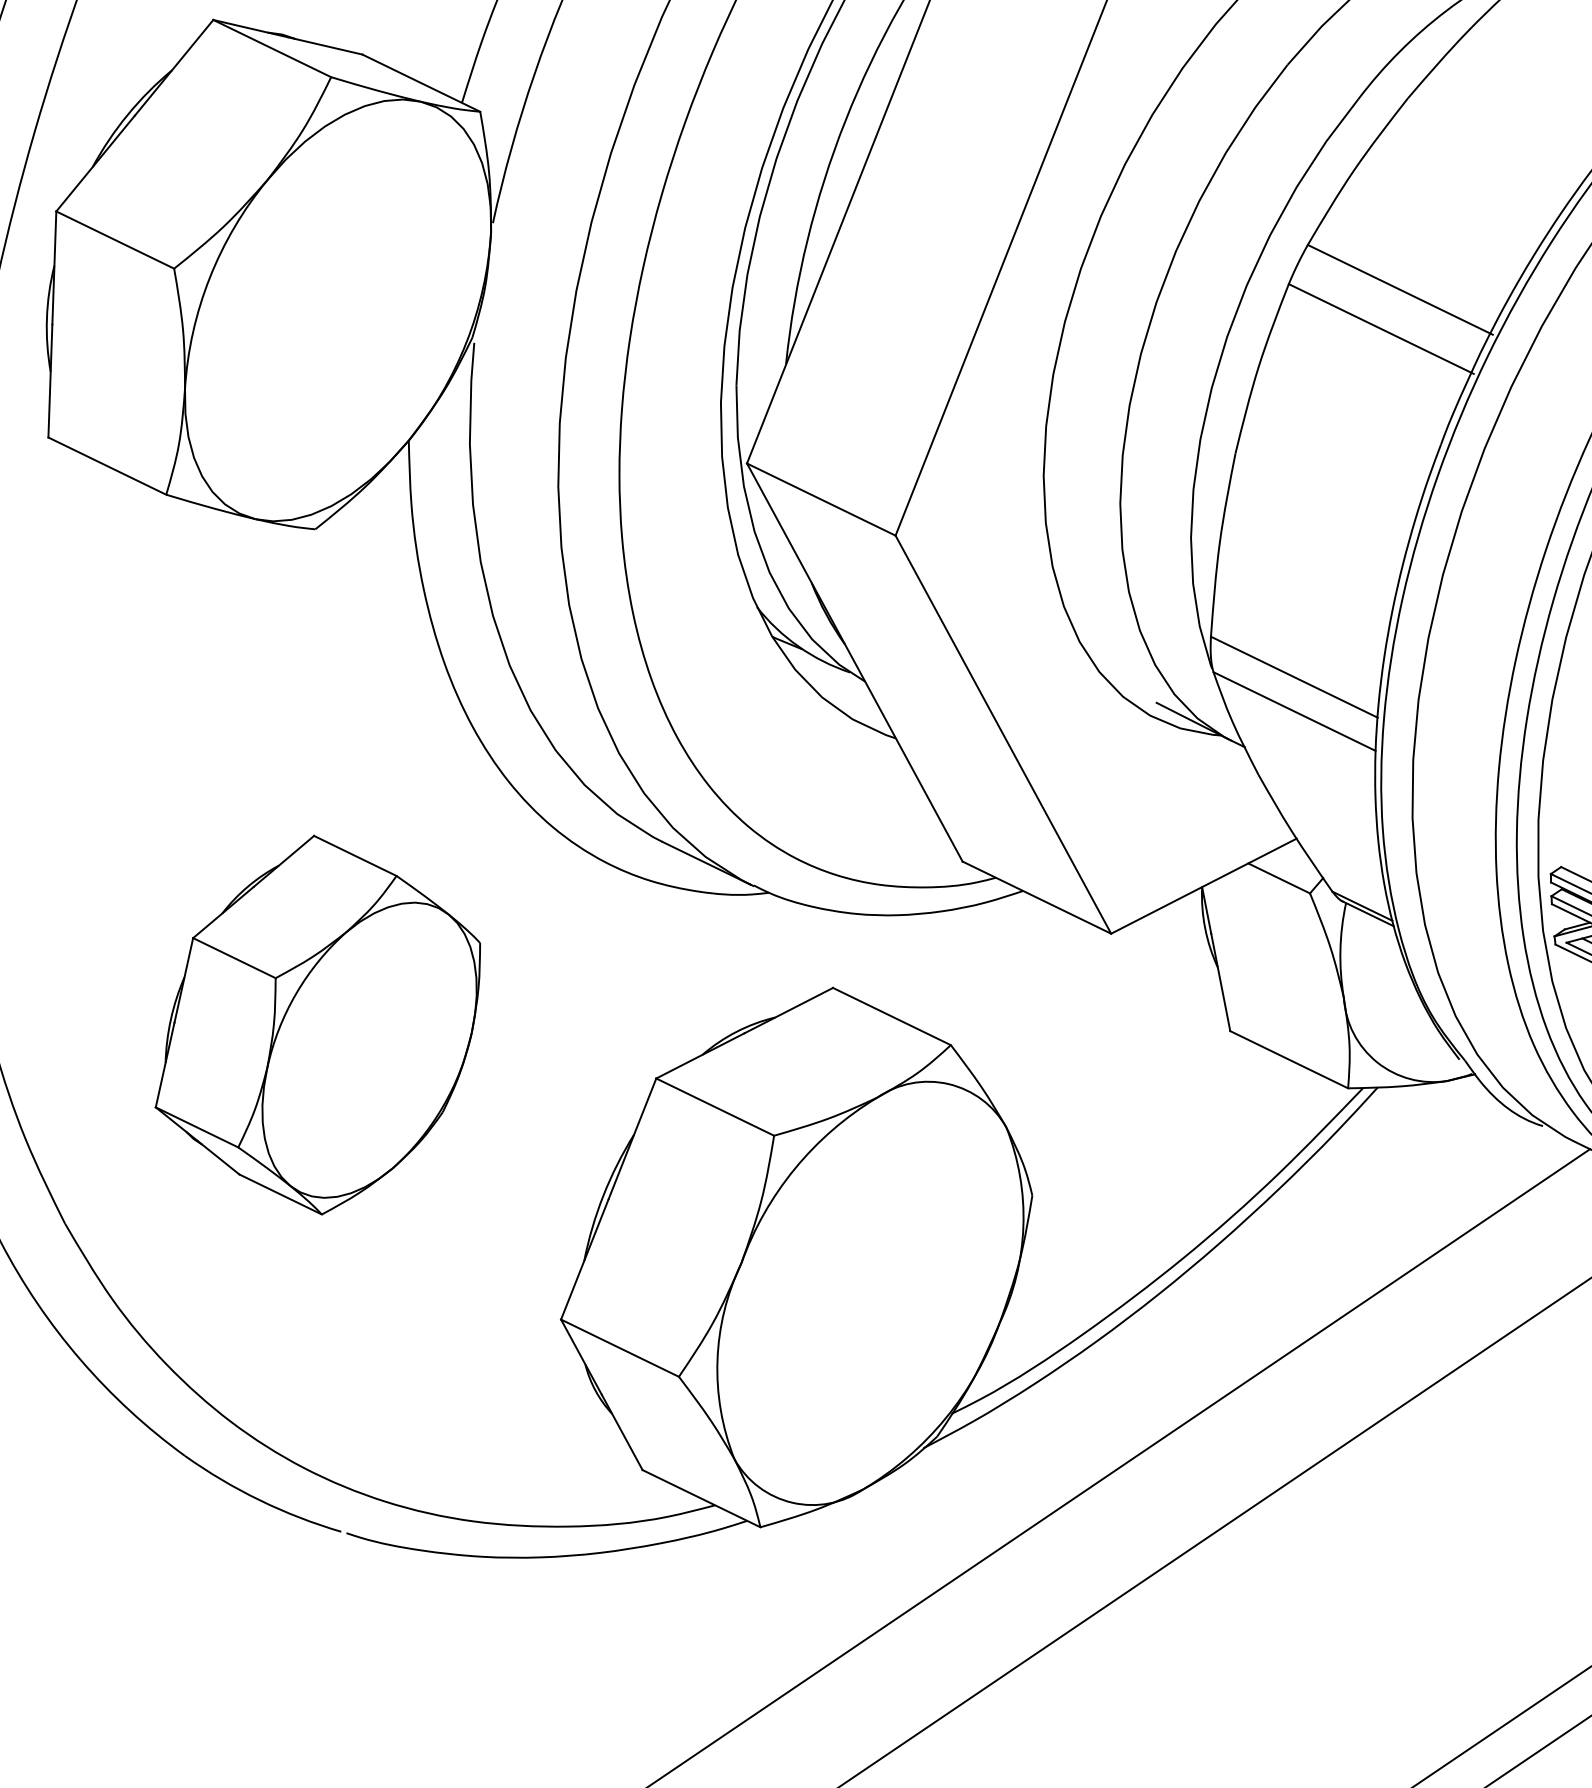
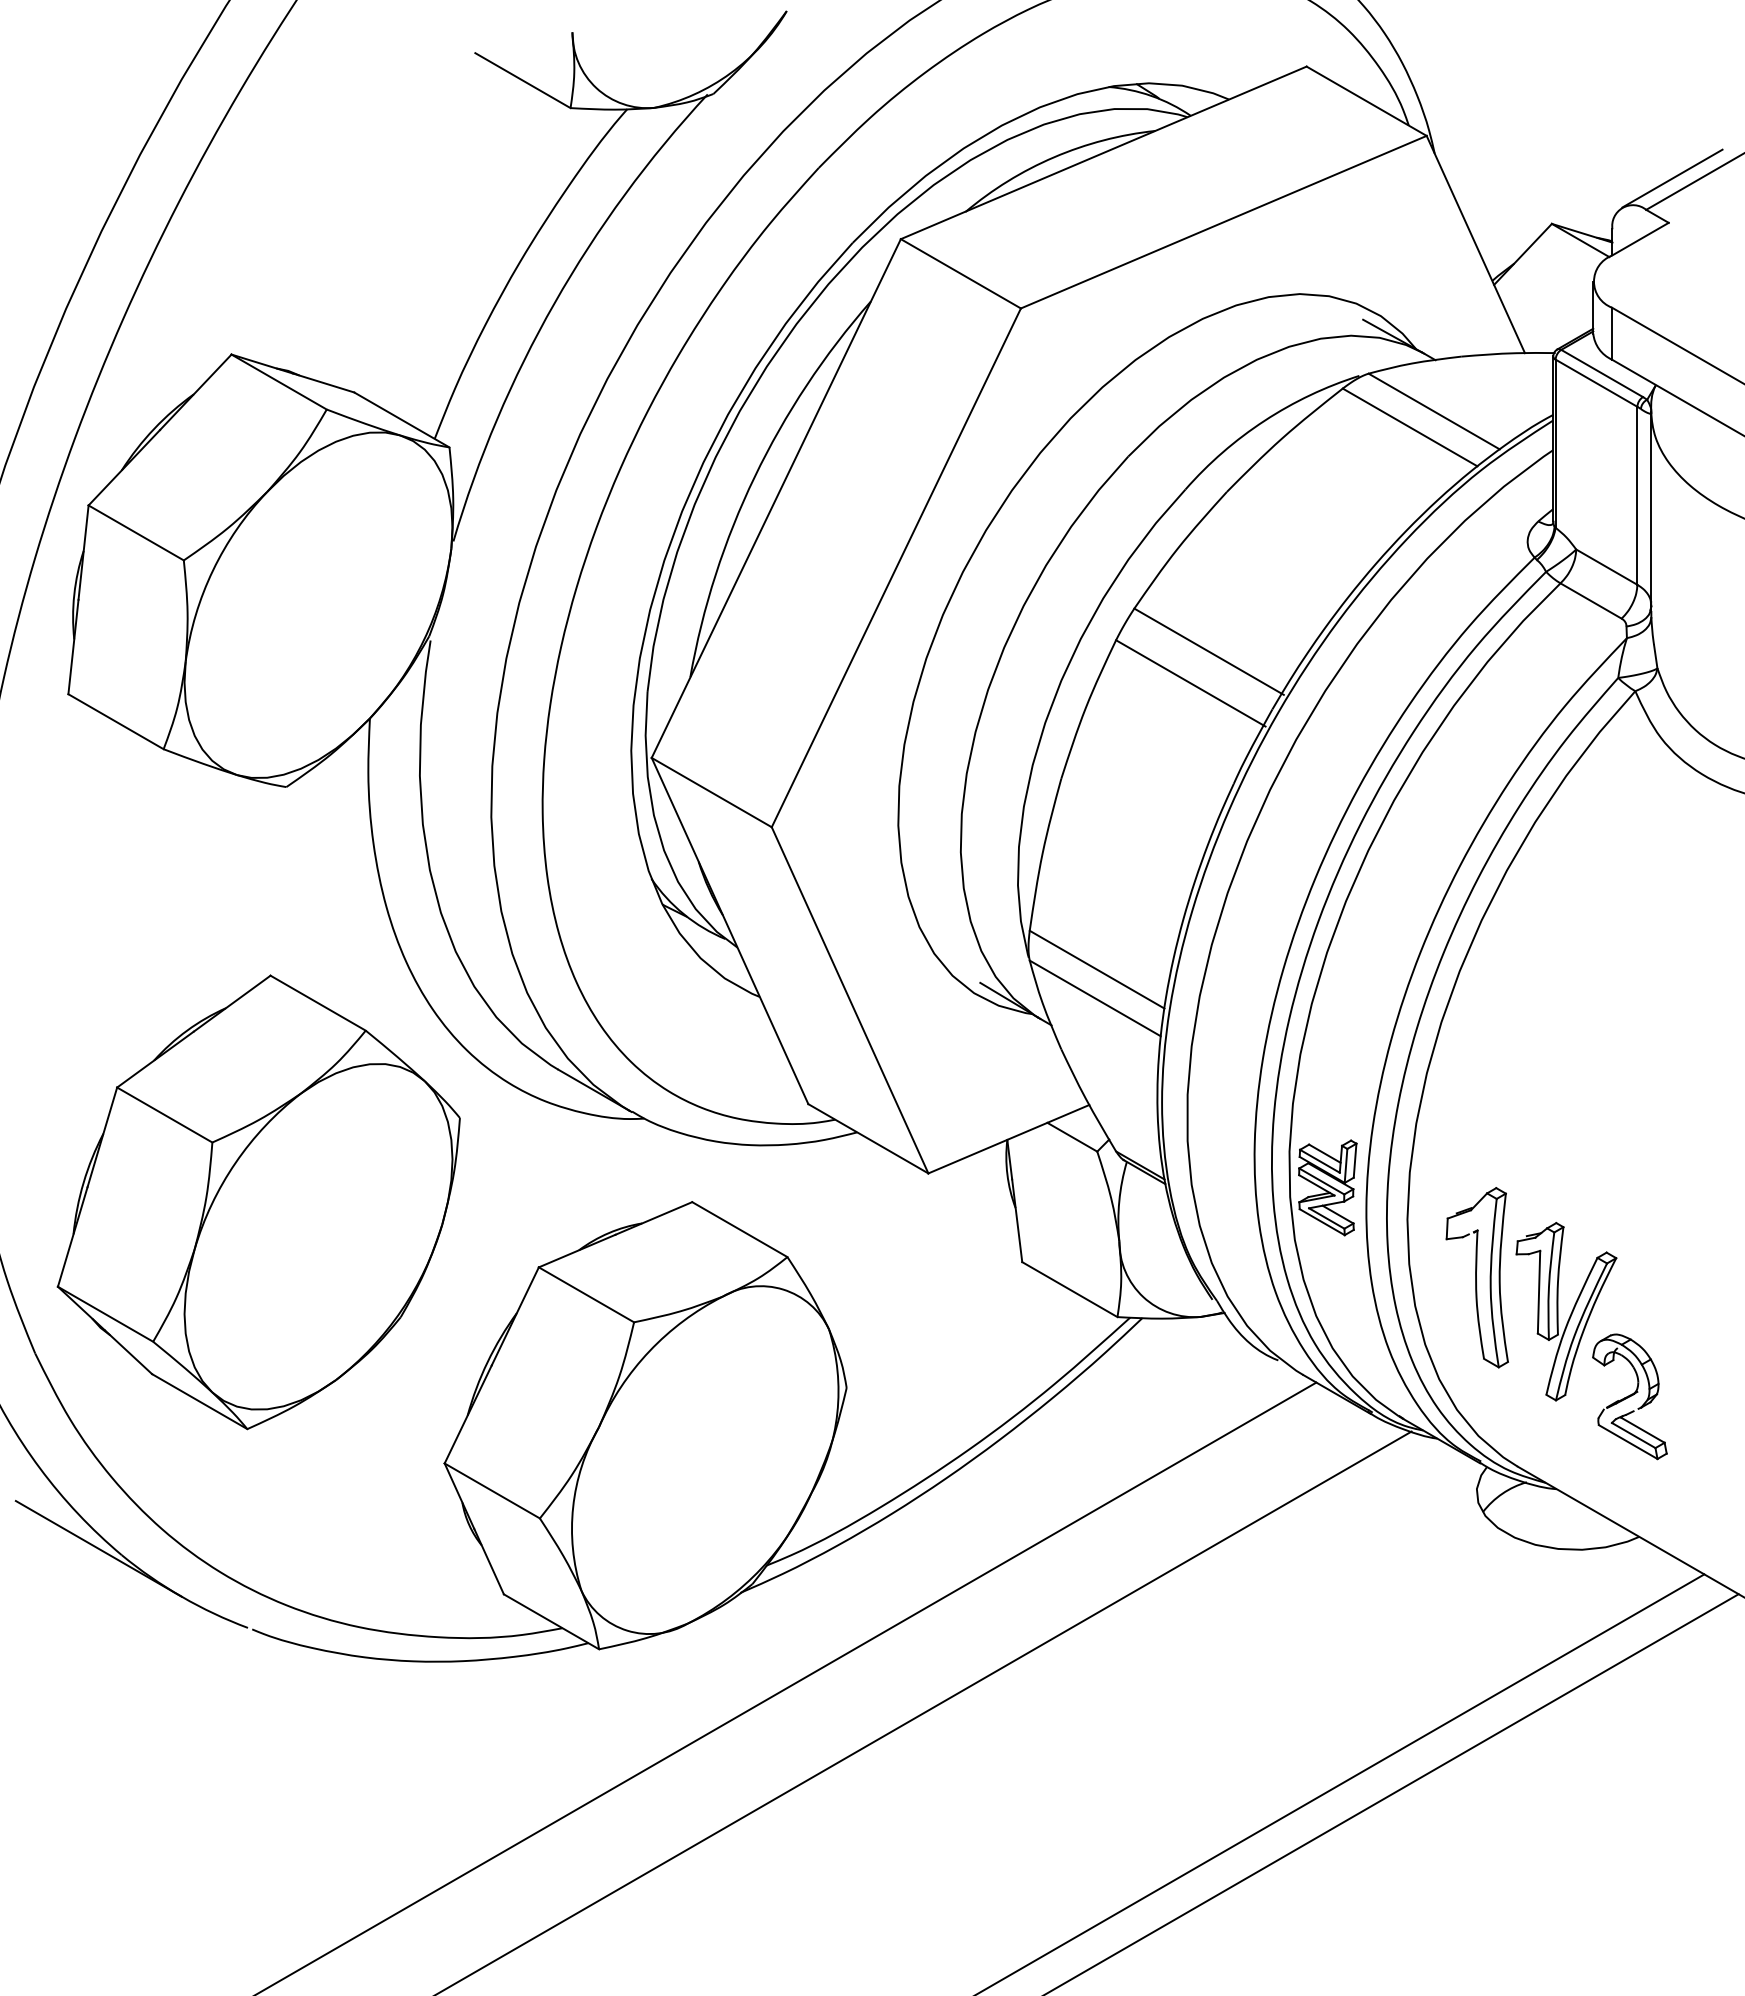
part: (317, 1025) -> (258, 1202), size x1.43
line: (156, 1450) -> (98, 1548), added

